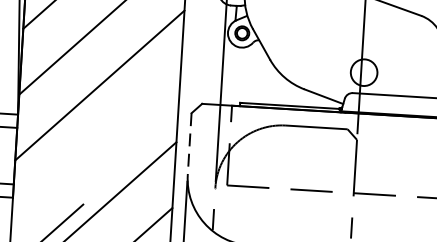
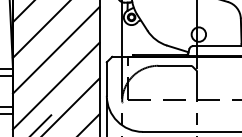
line: (189, 144) -> (106, 79), dashed -> solid
line: (94, 150) -> (55, 85), added

